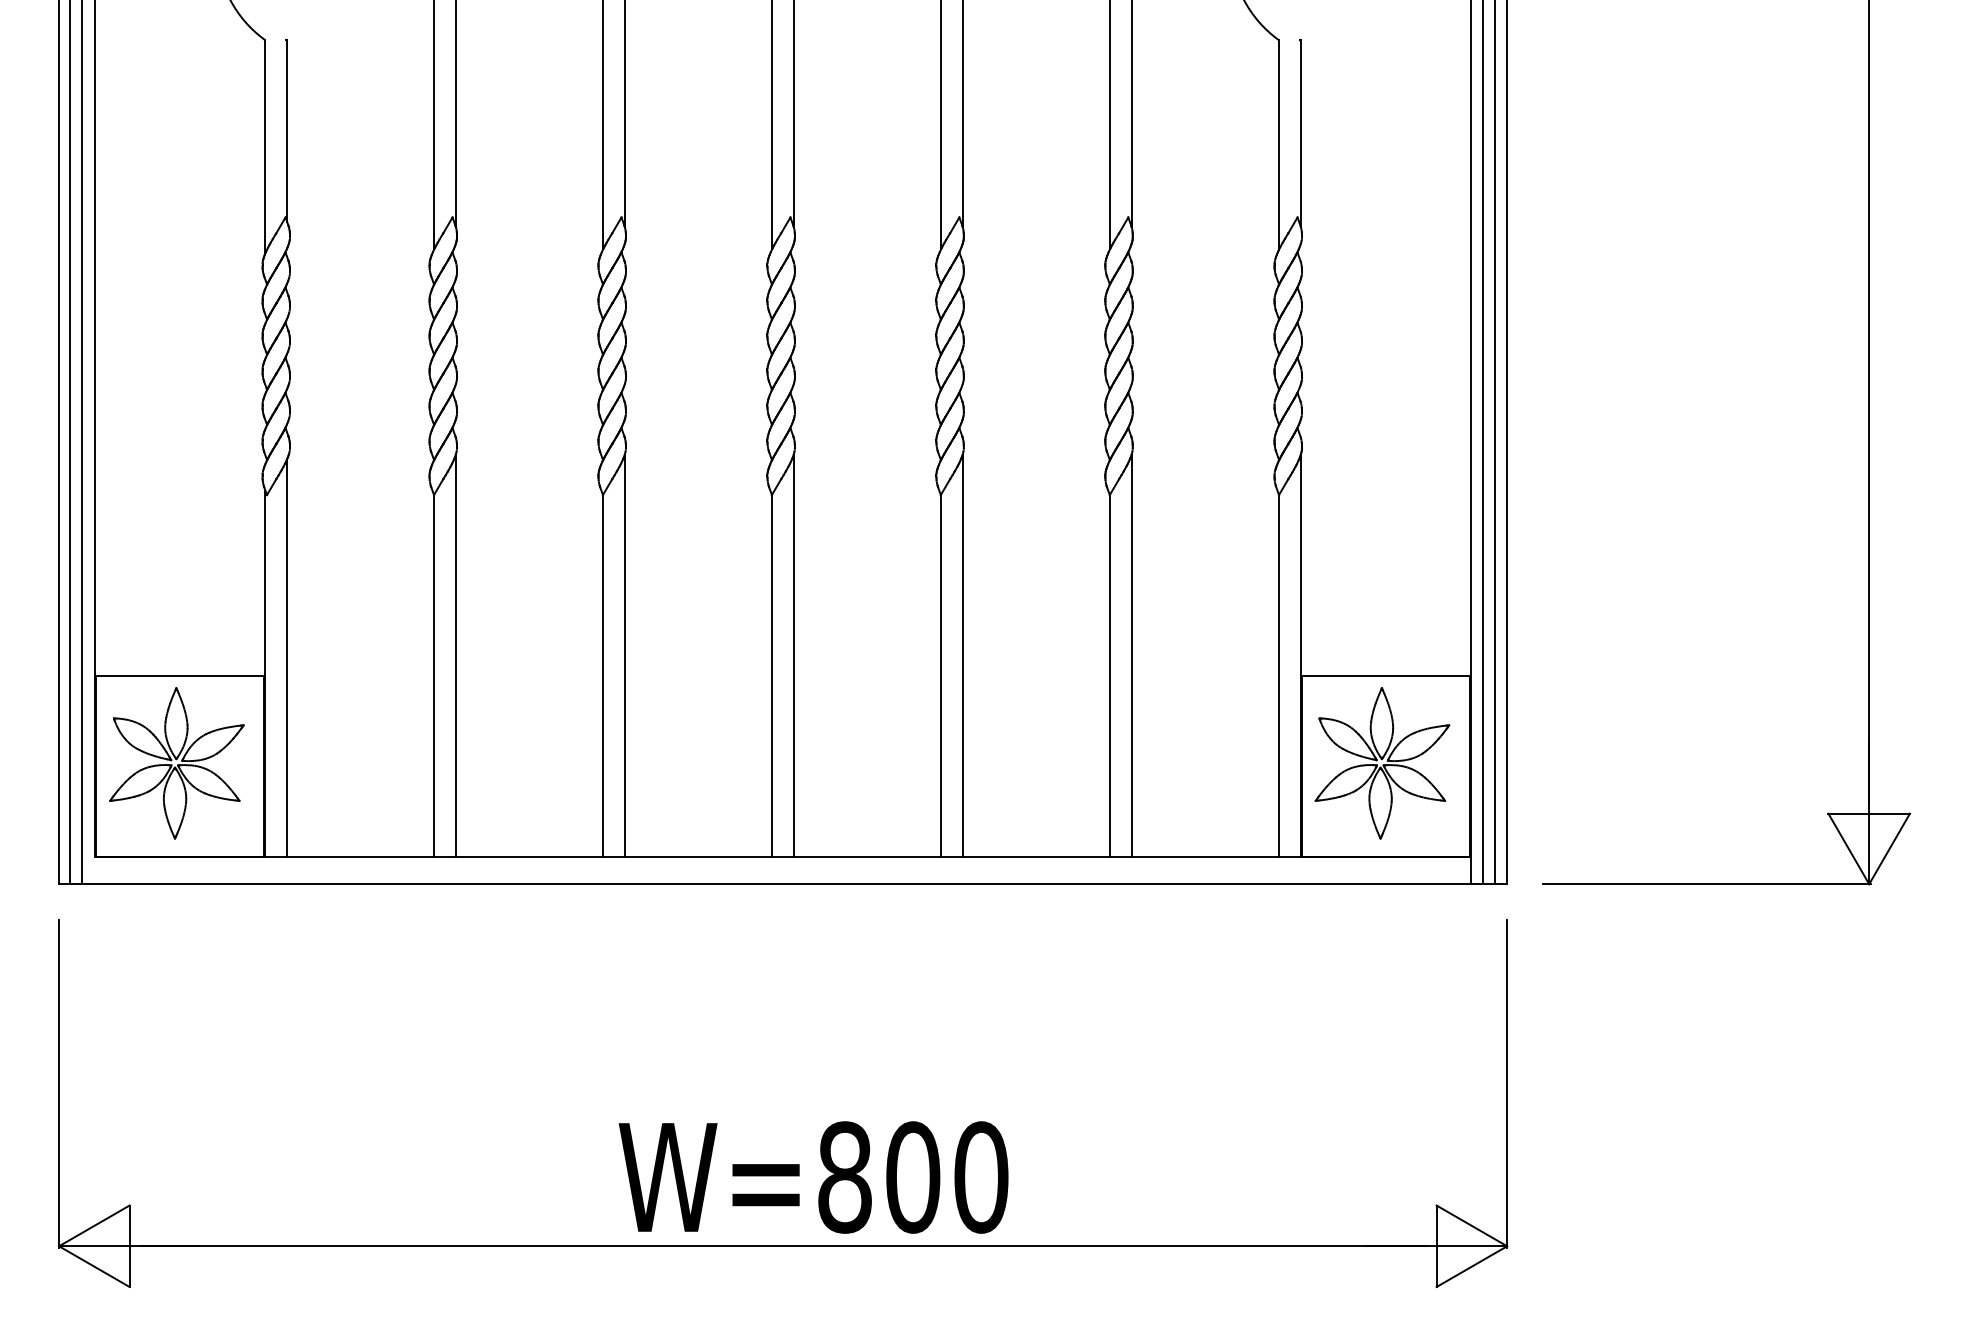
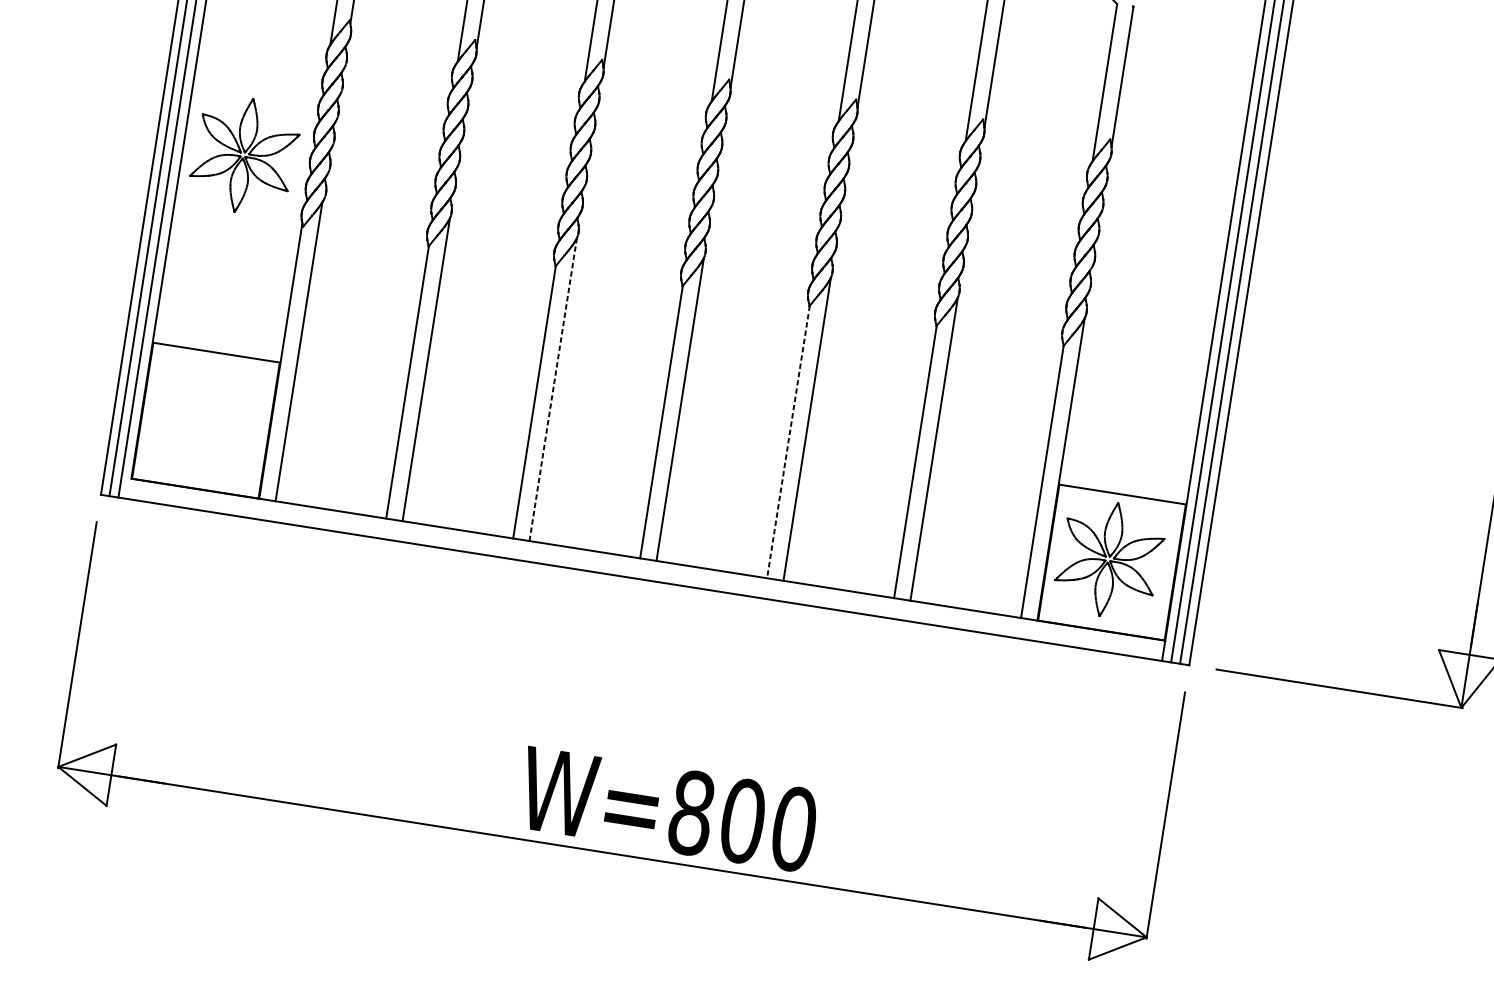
line: (625, 655) -> (553, 389), solid -> dashed
line: (941, 676) -> (788, 442), solid -> dashed
part: (176, 763) -> (244, 155), moved
text: (813, 1177) -> (668, 809), moved

